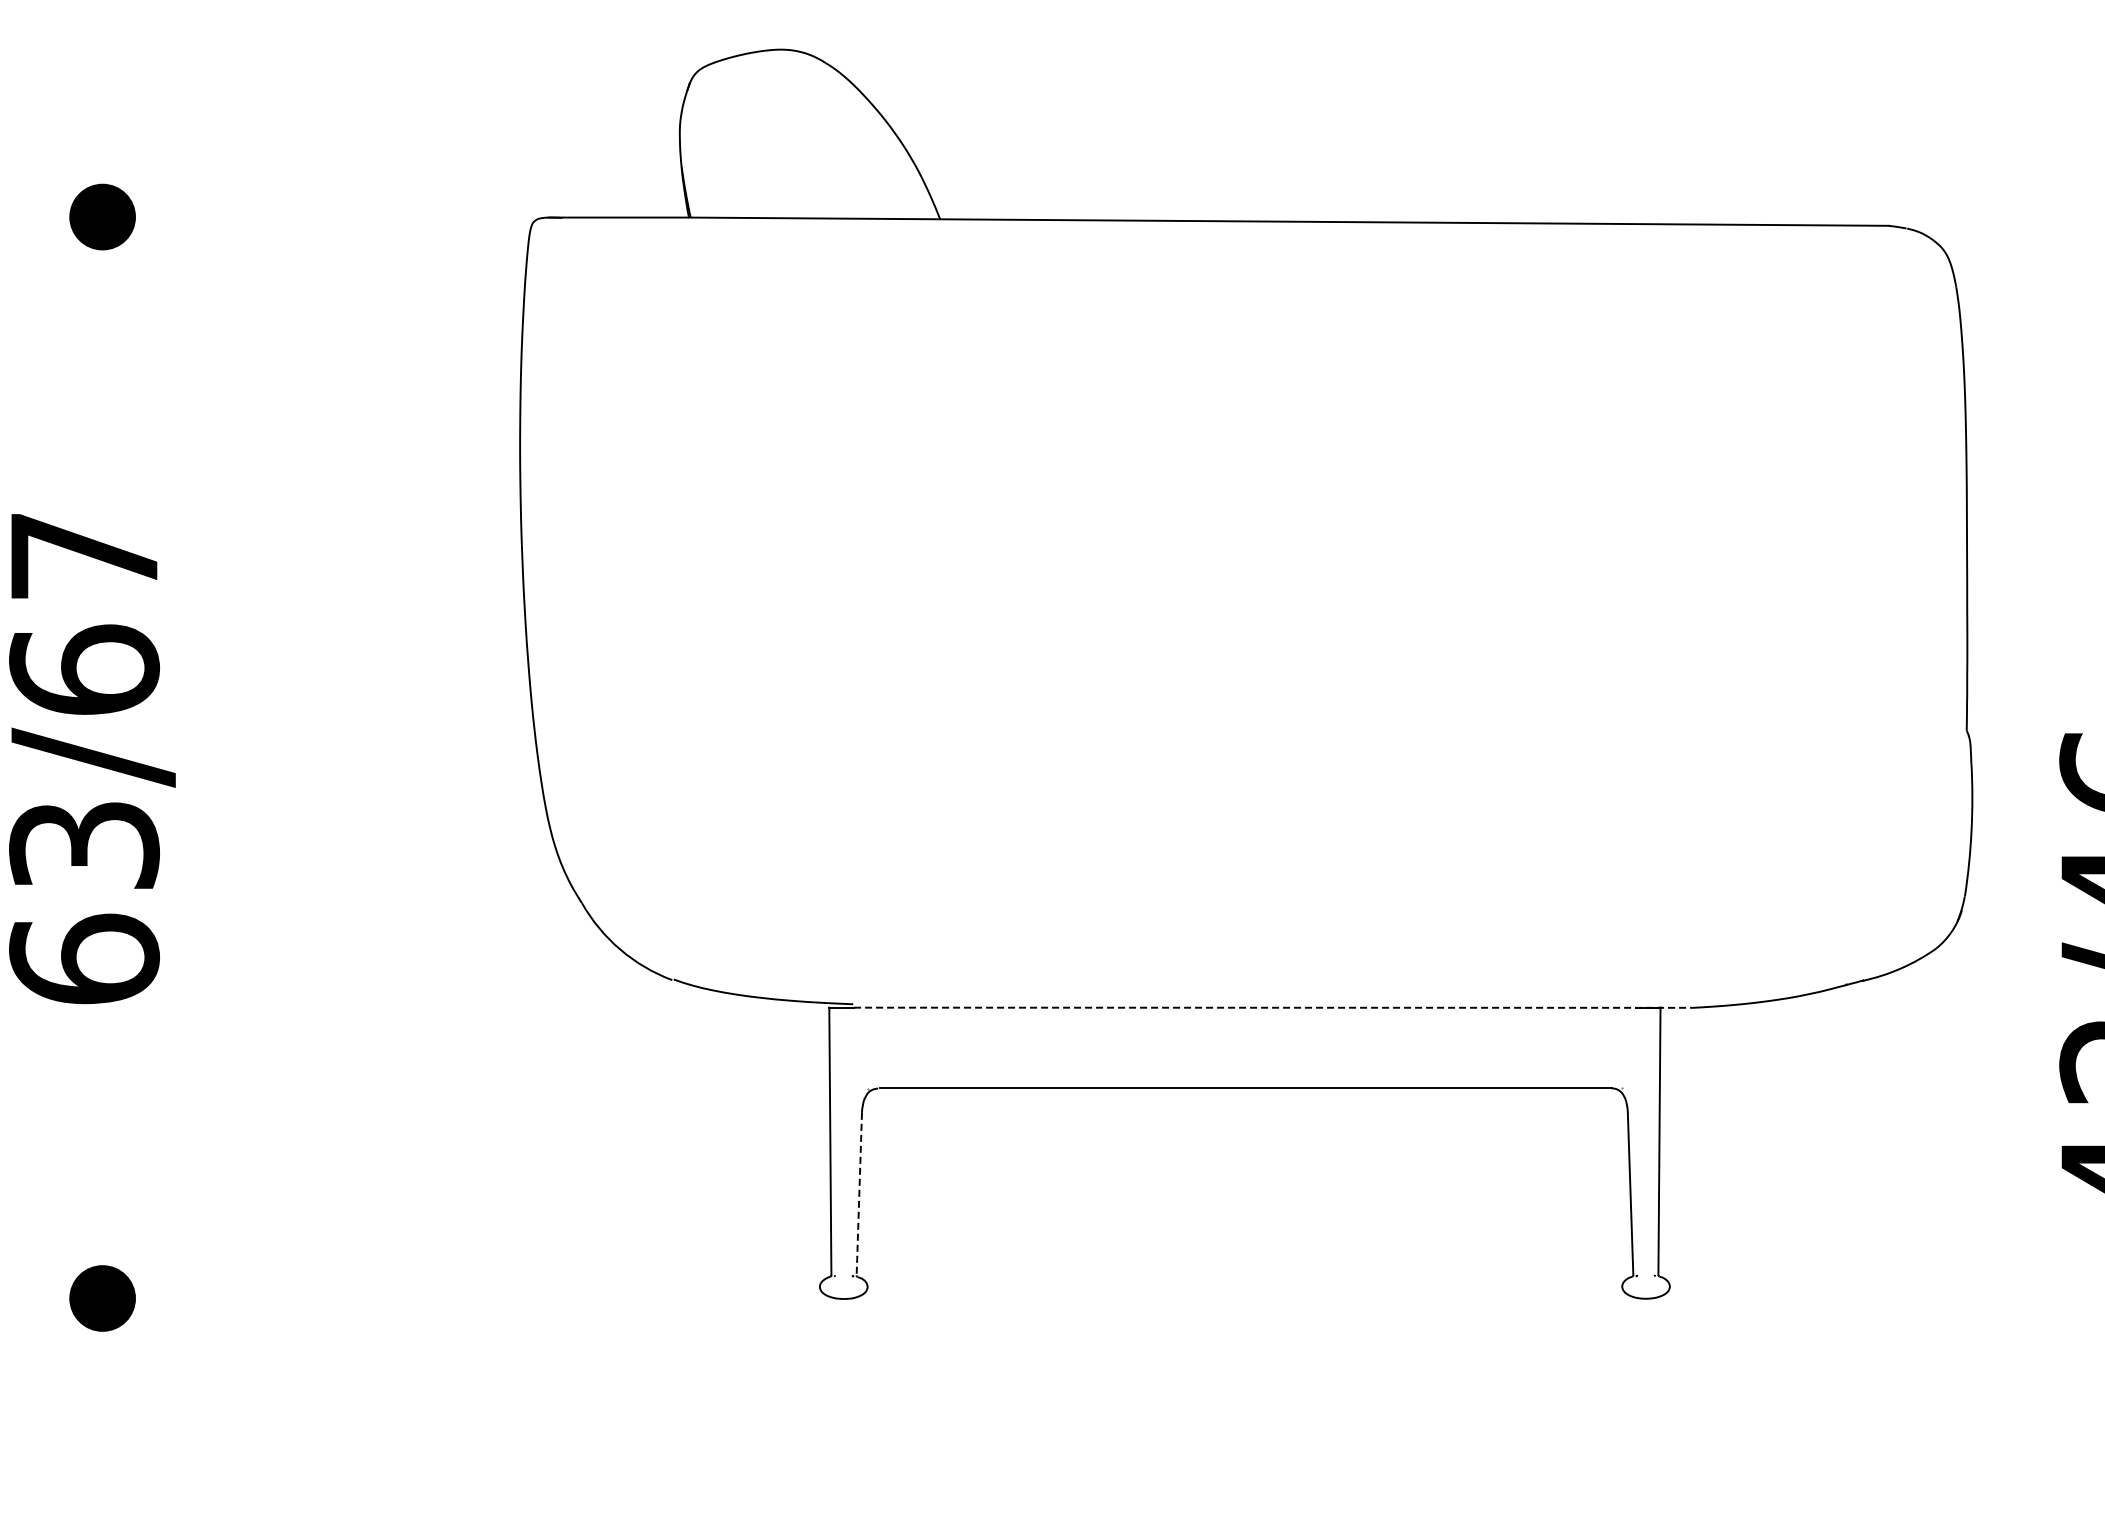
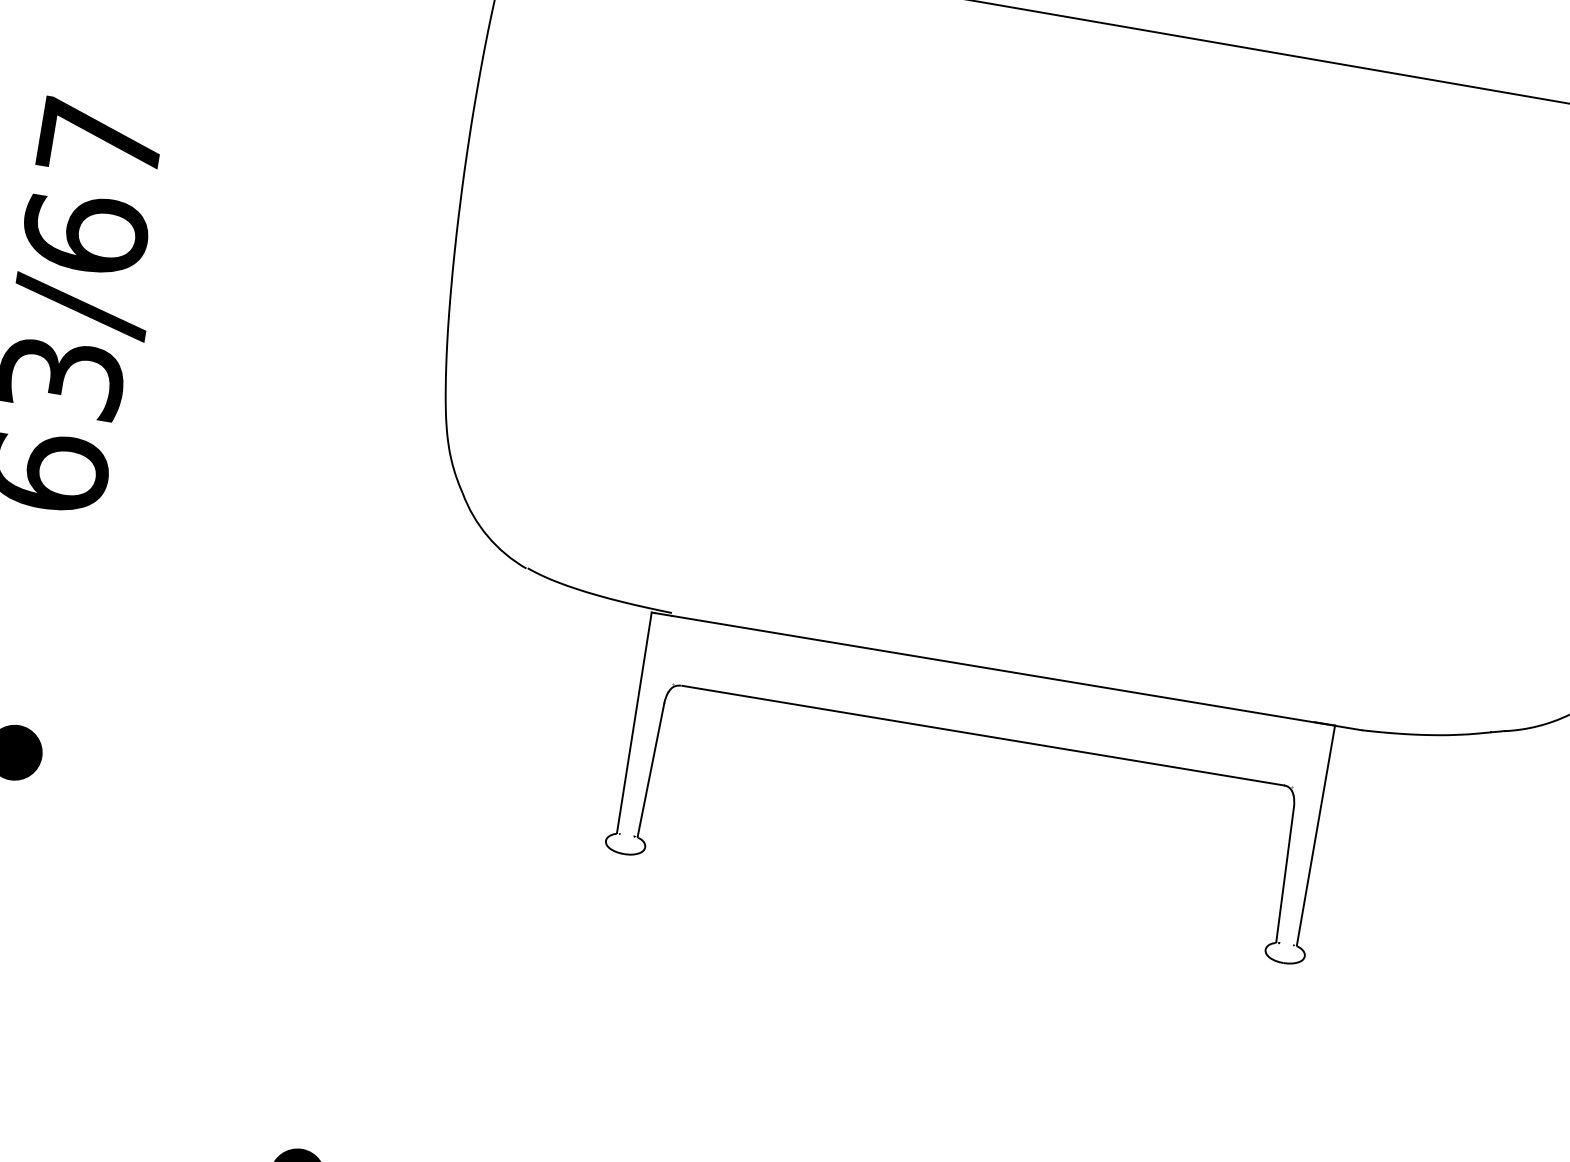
line: (1274, 1007) -> (1017, 673), dashed -> solid
line: (859, 1194) -> (651, 770), dashed -> solid

